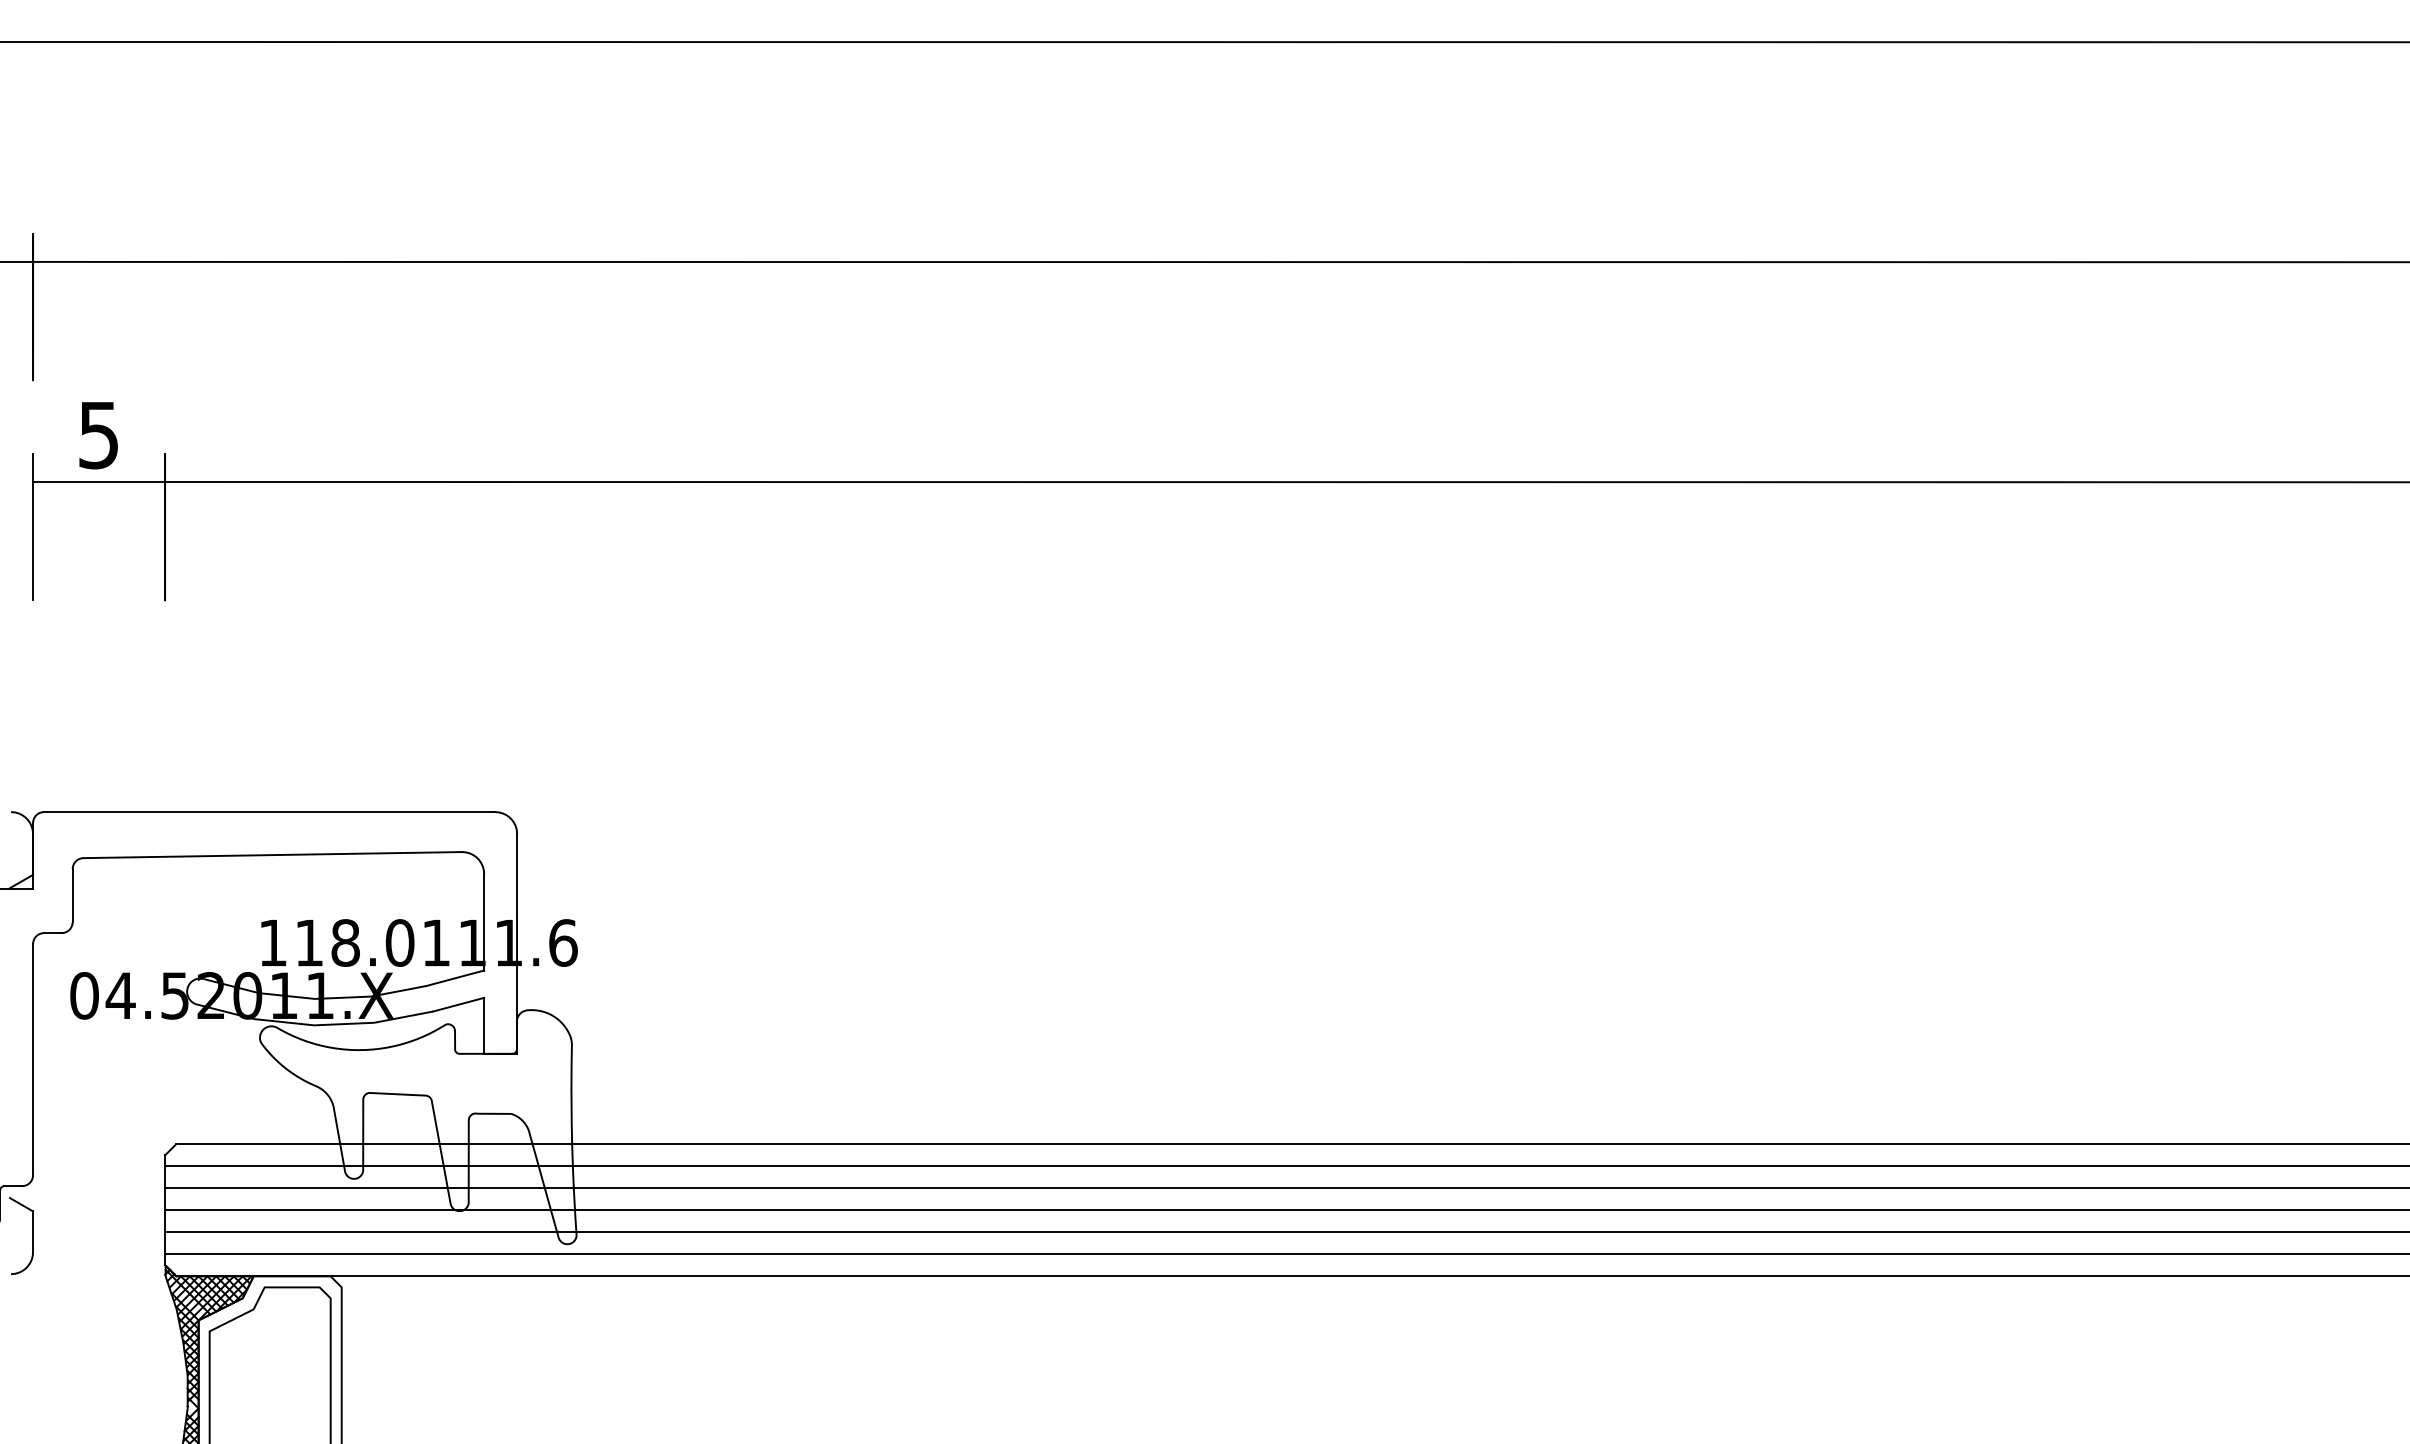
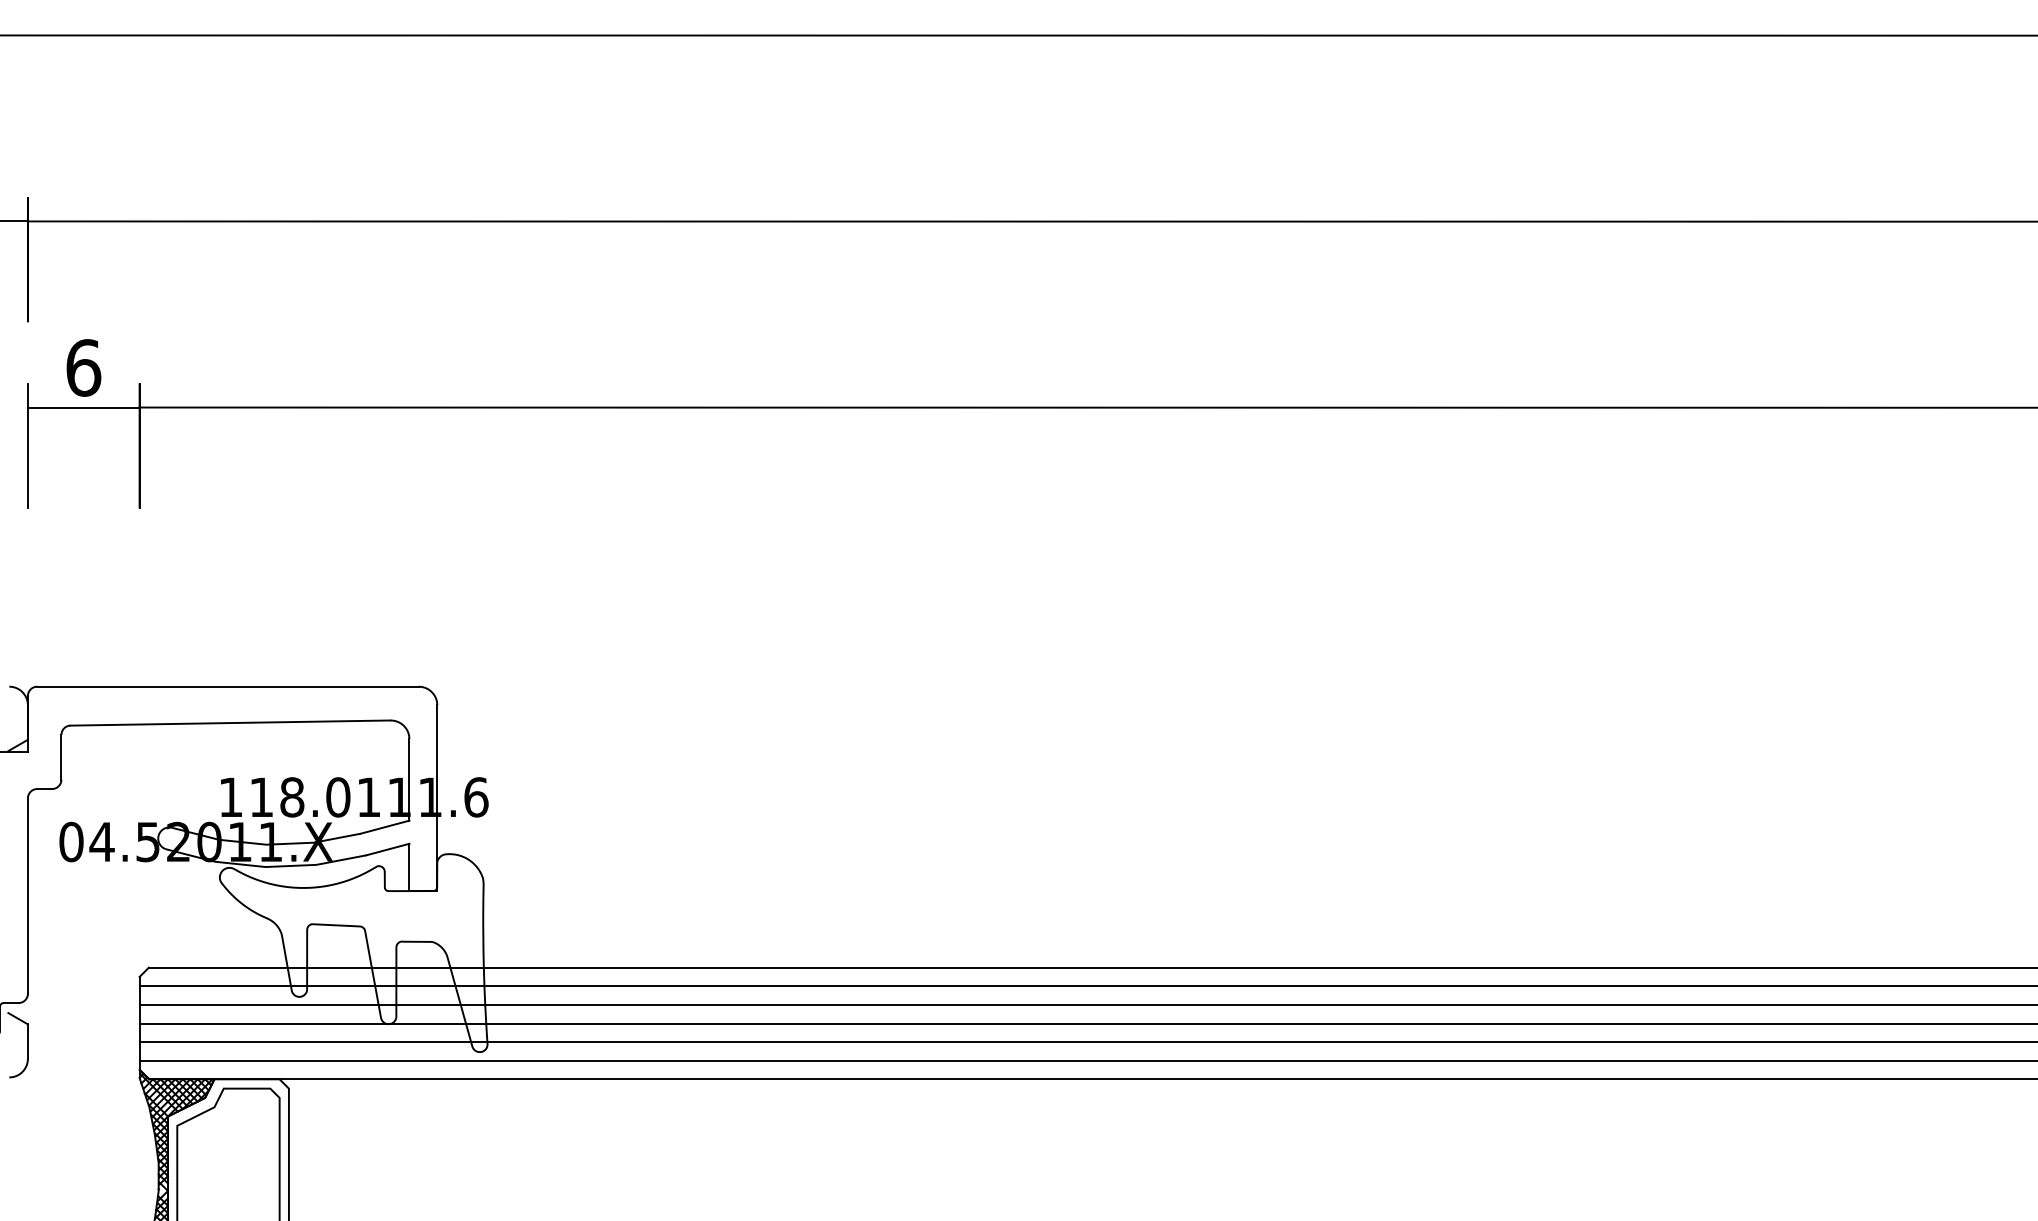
text: (98, 434) -> (83, 367), 5 -> 6

